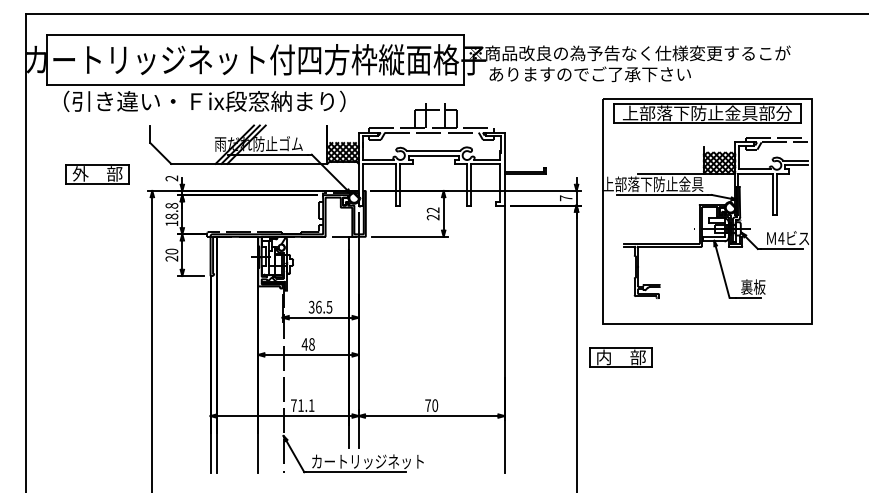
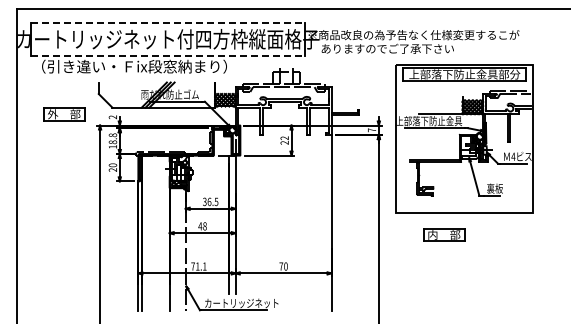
line: (254, 35) -> (167, 23), solid -> dashed
line: (254, 85) -> (167, 56), solid -> dashed
part: (621, 356) -> (444, 234), moved

